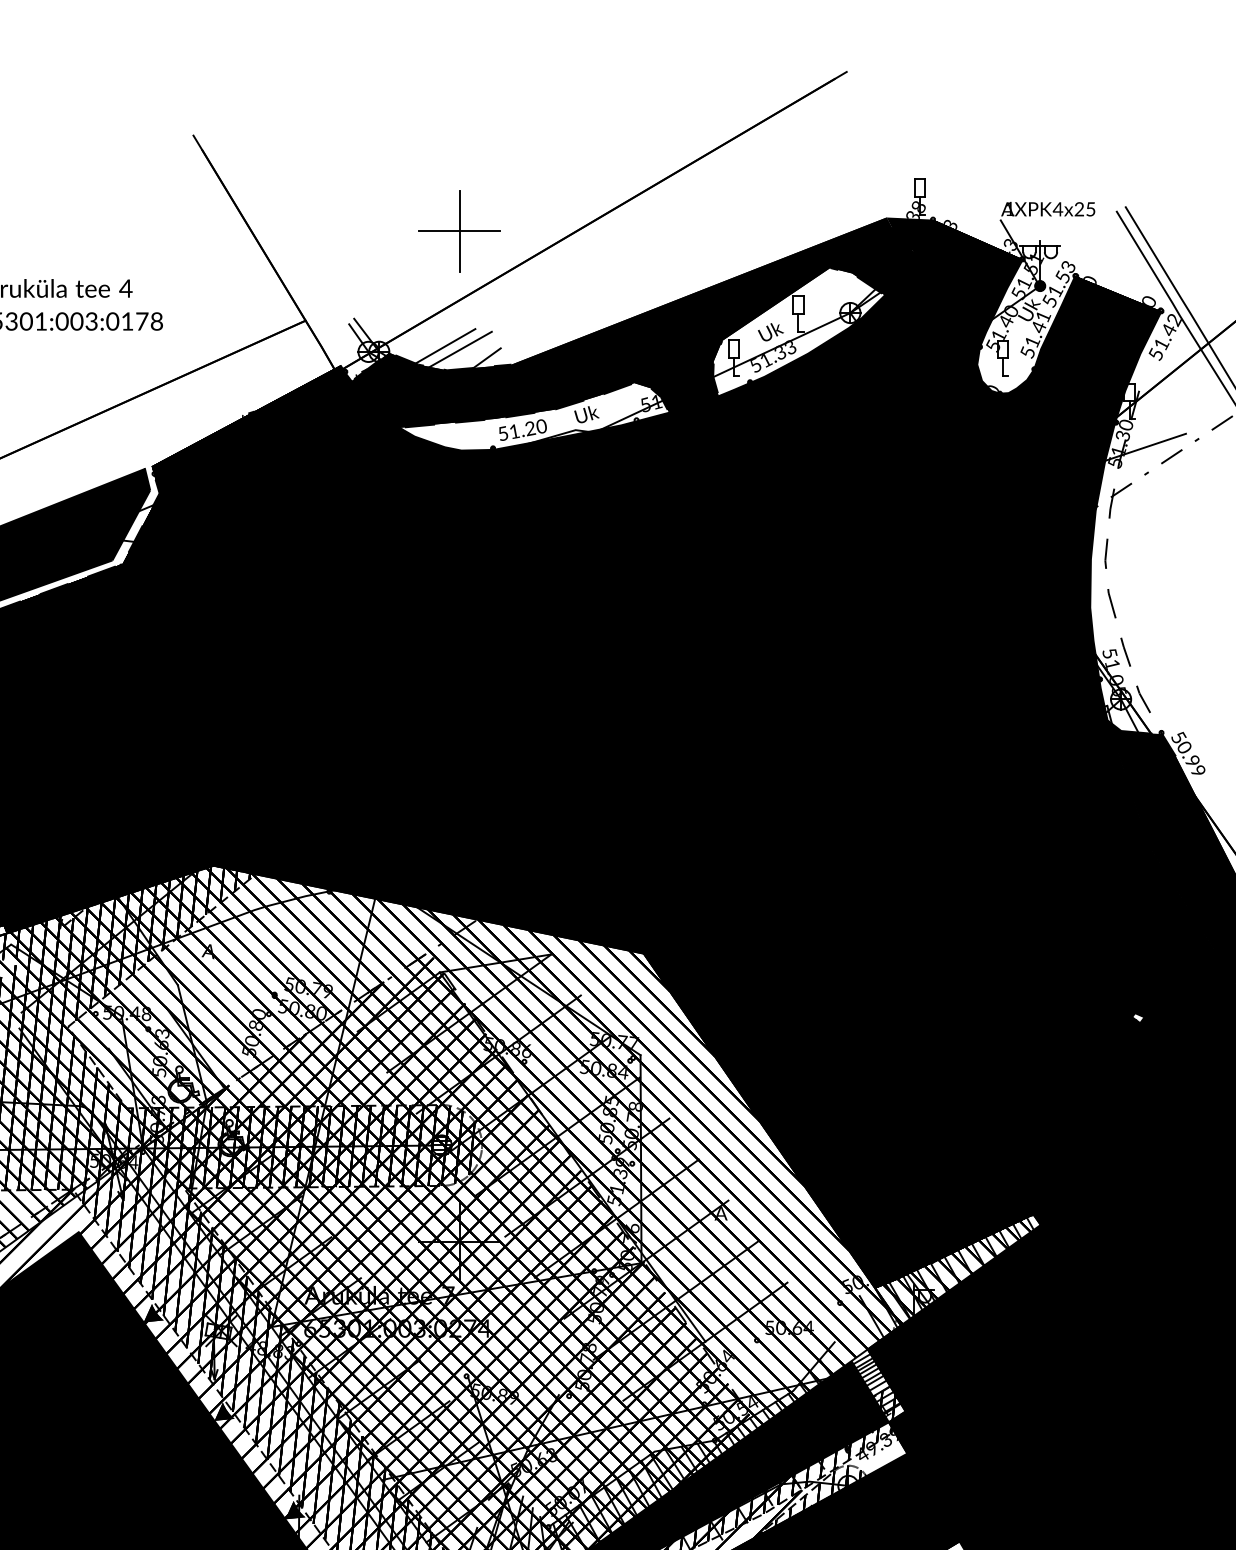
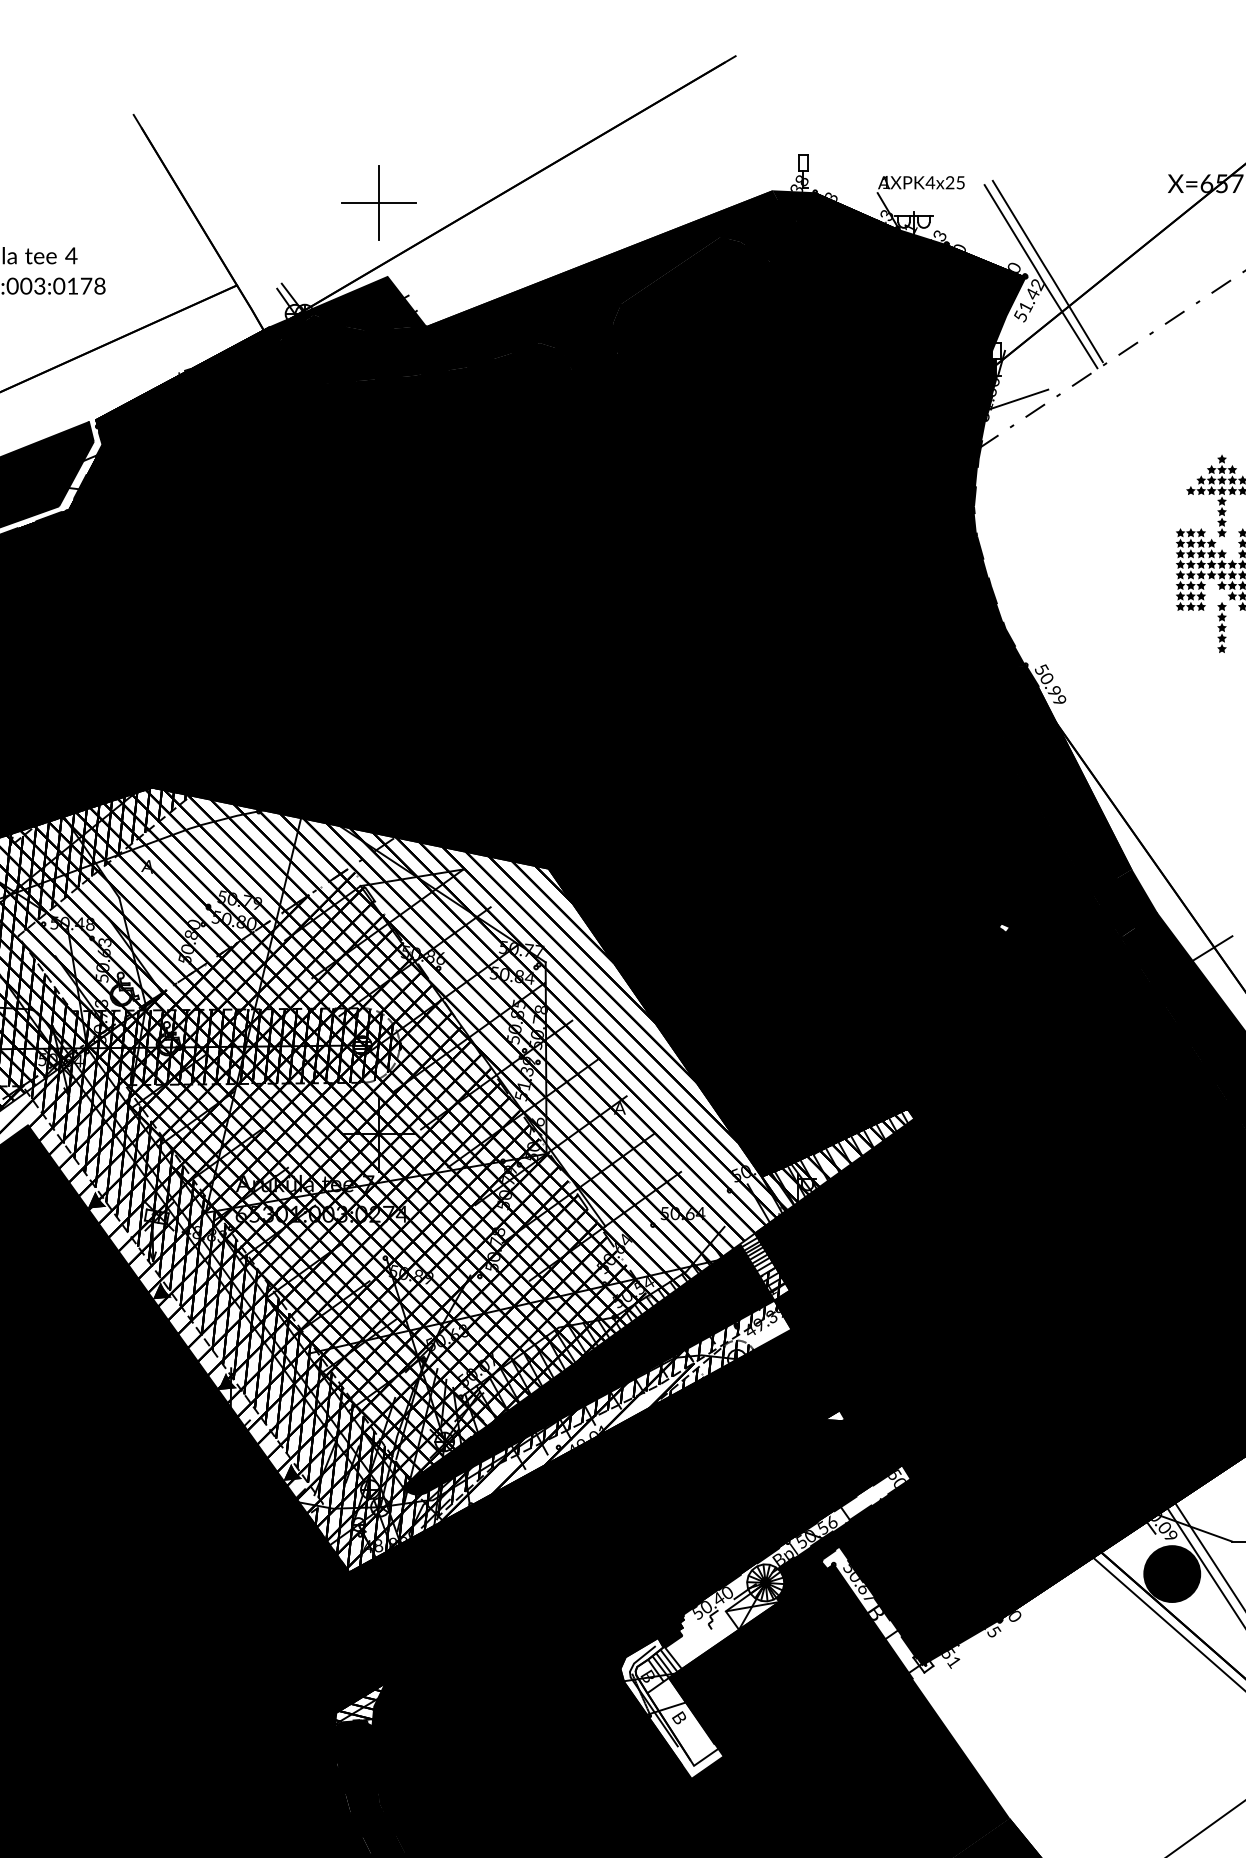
fill: (1025, 326) -> (900, 290), added
fill: (798, 331) -> (691, 295), added
fill: (425, 345) -> (347, 308), added
fill: (535, 416) -> (448, 373), added
fill: (1126, 563) -> (993, 509), added

